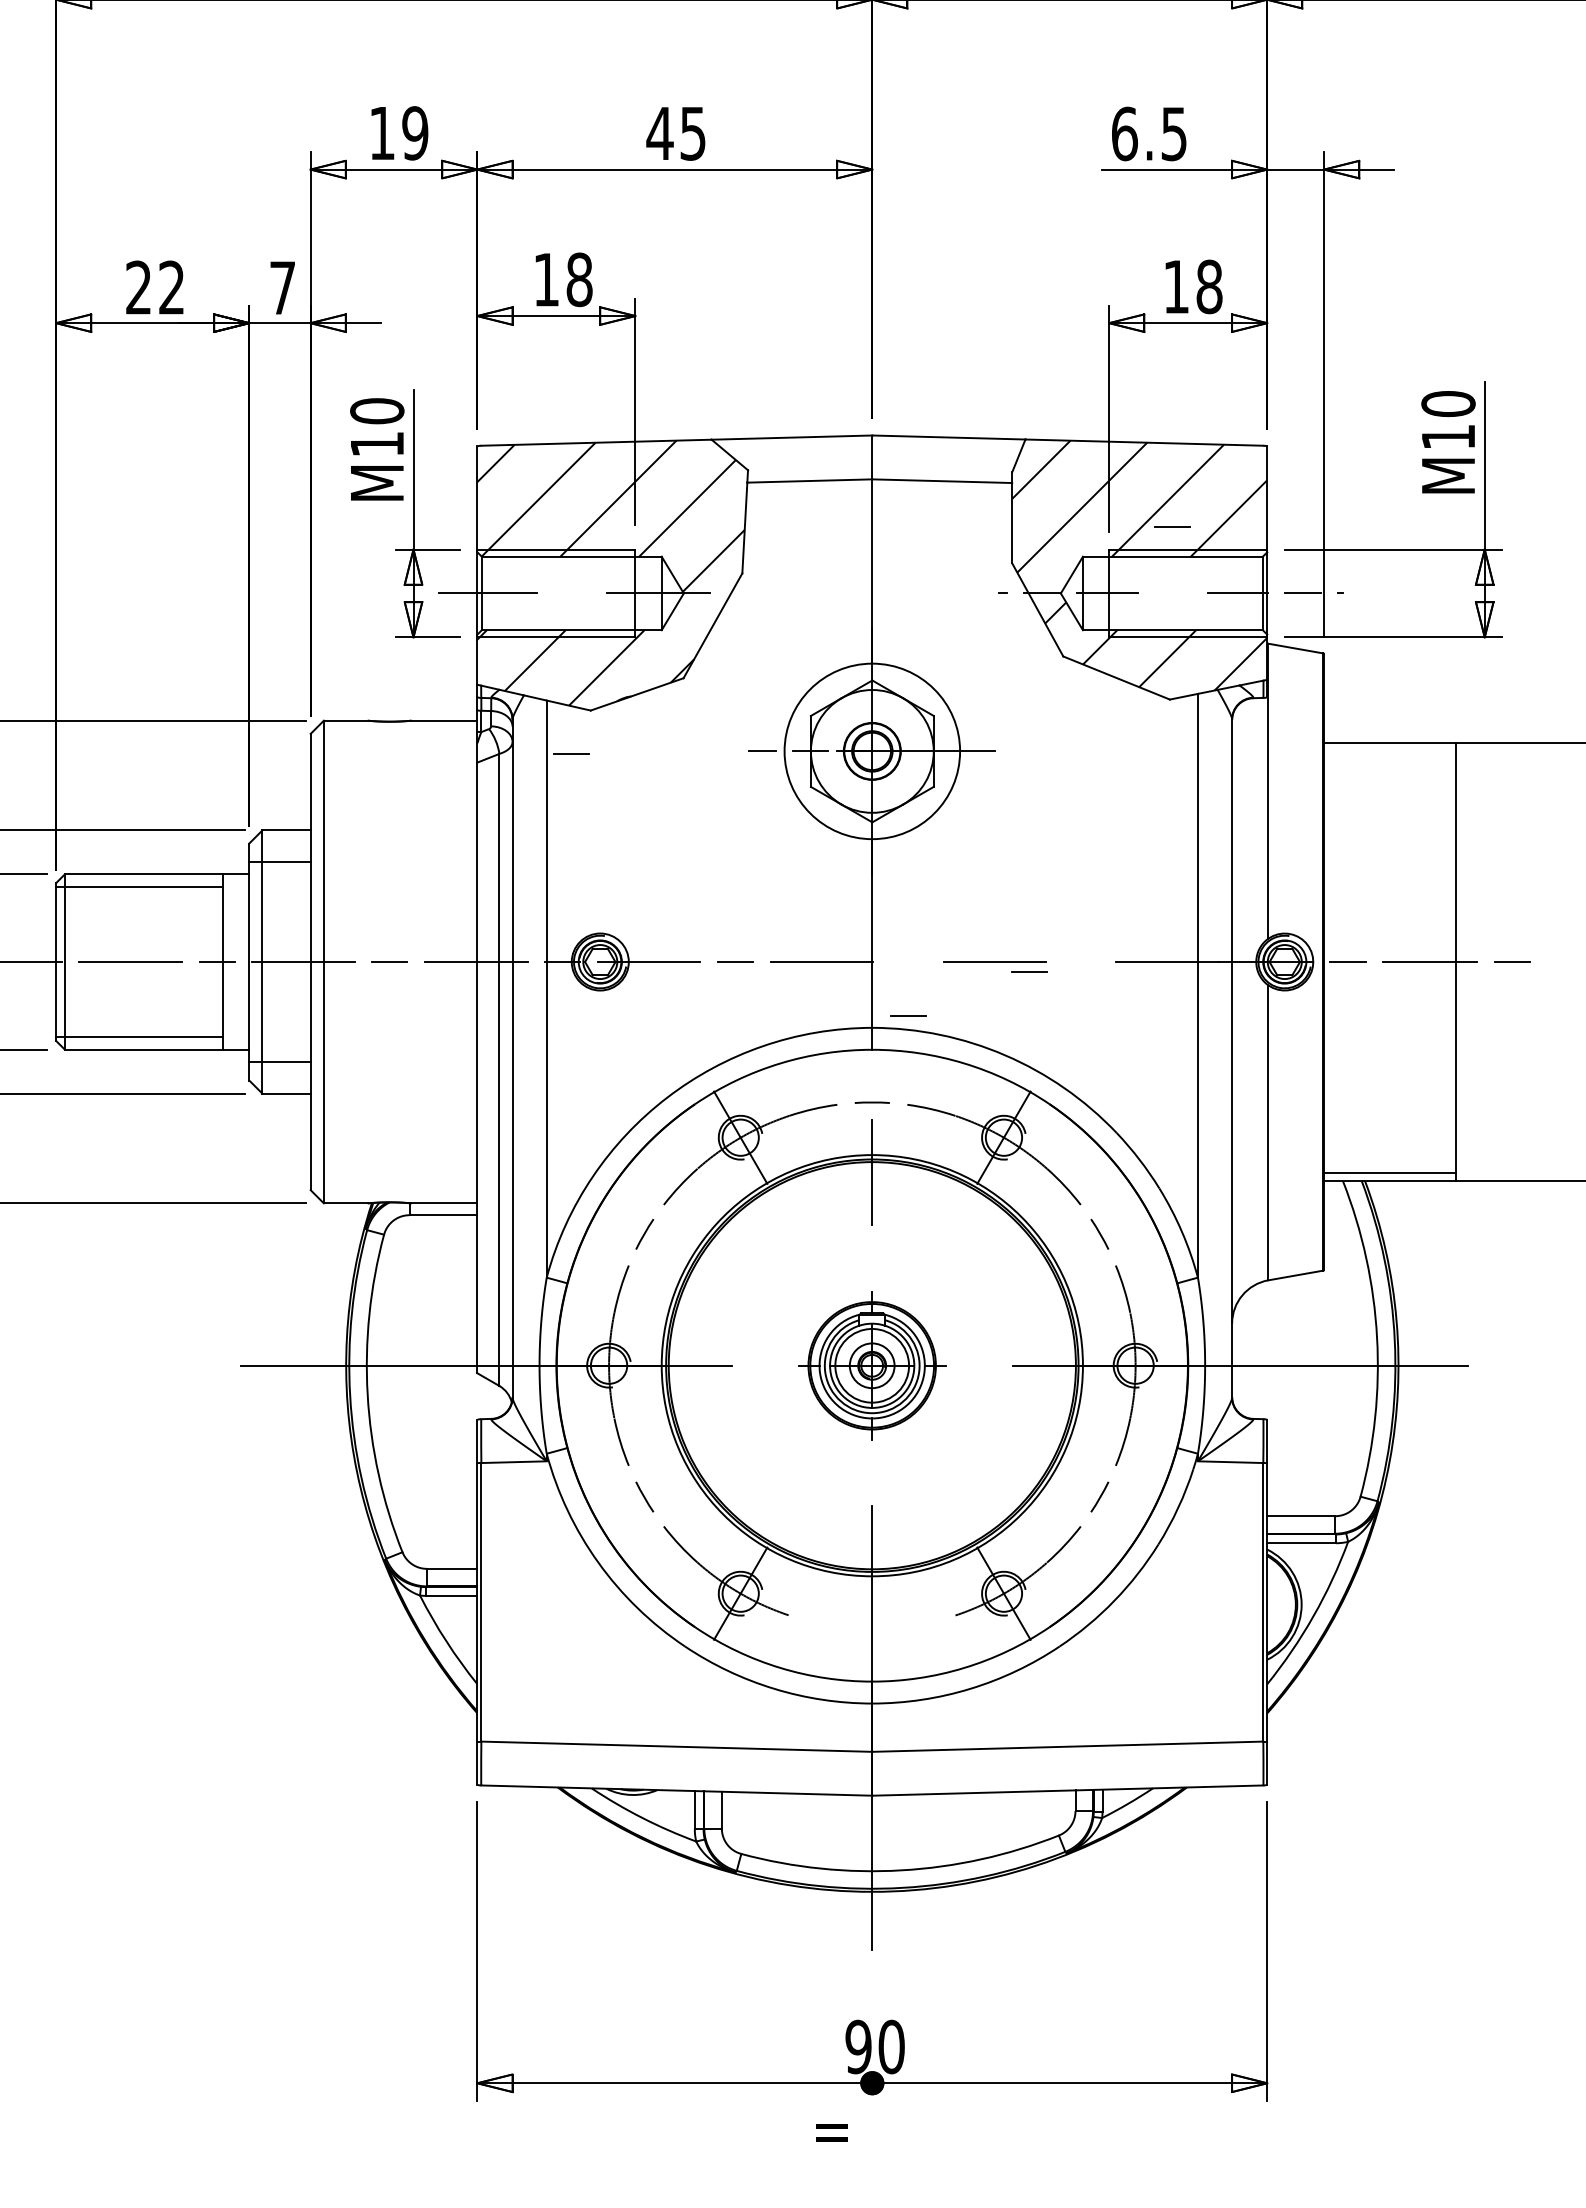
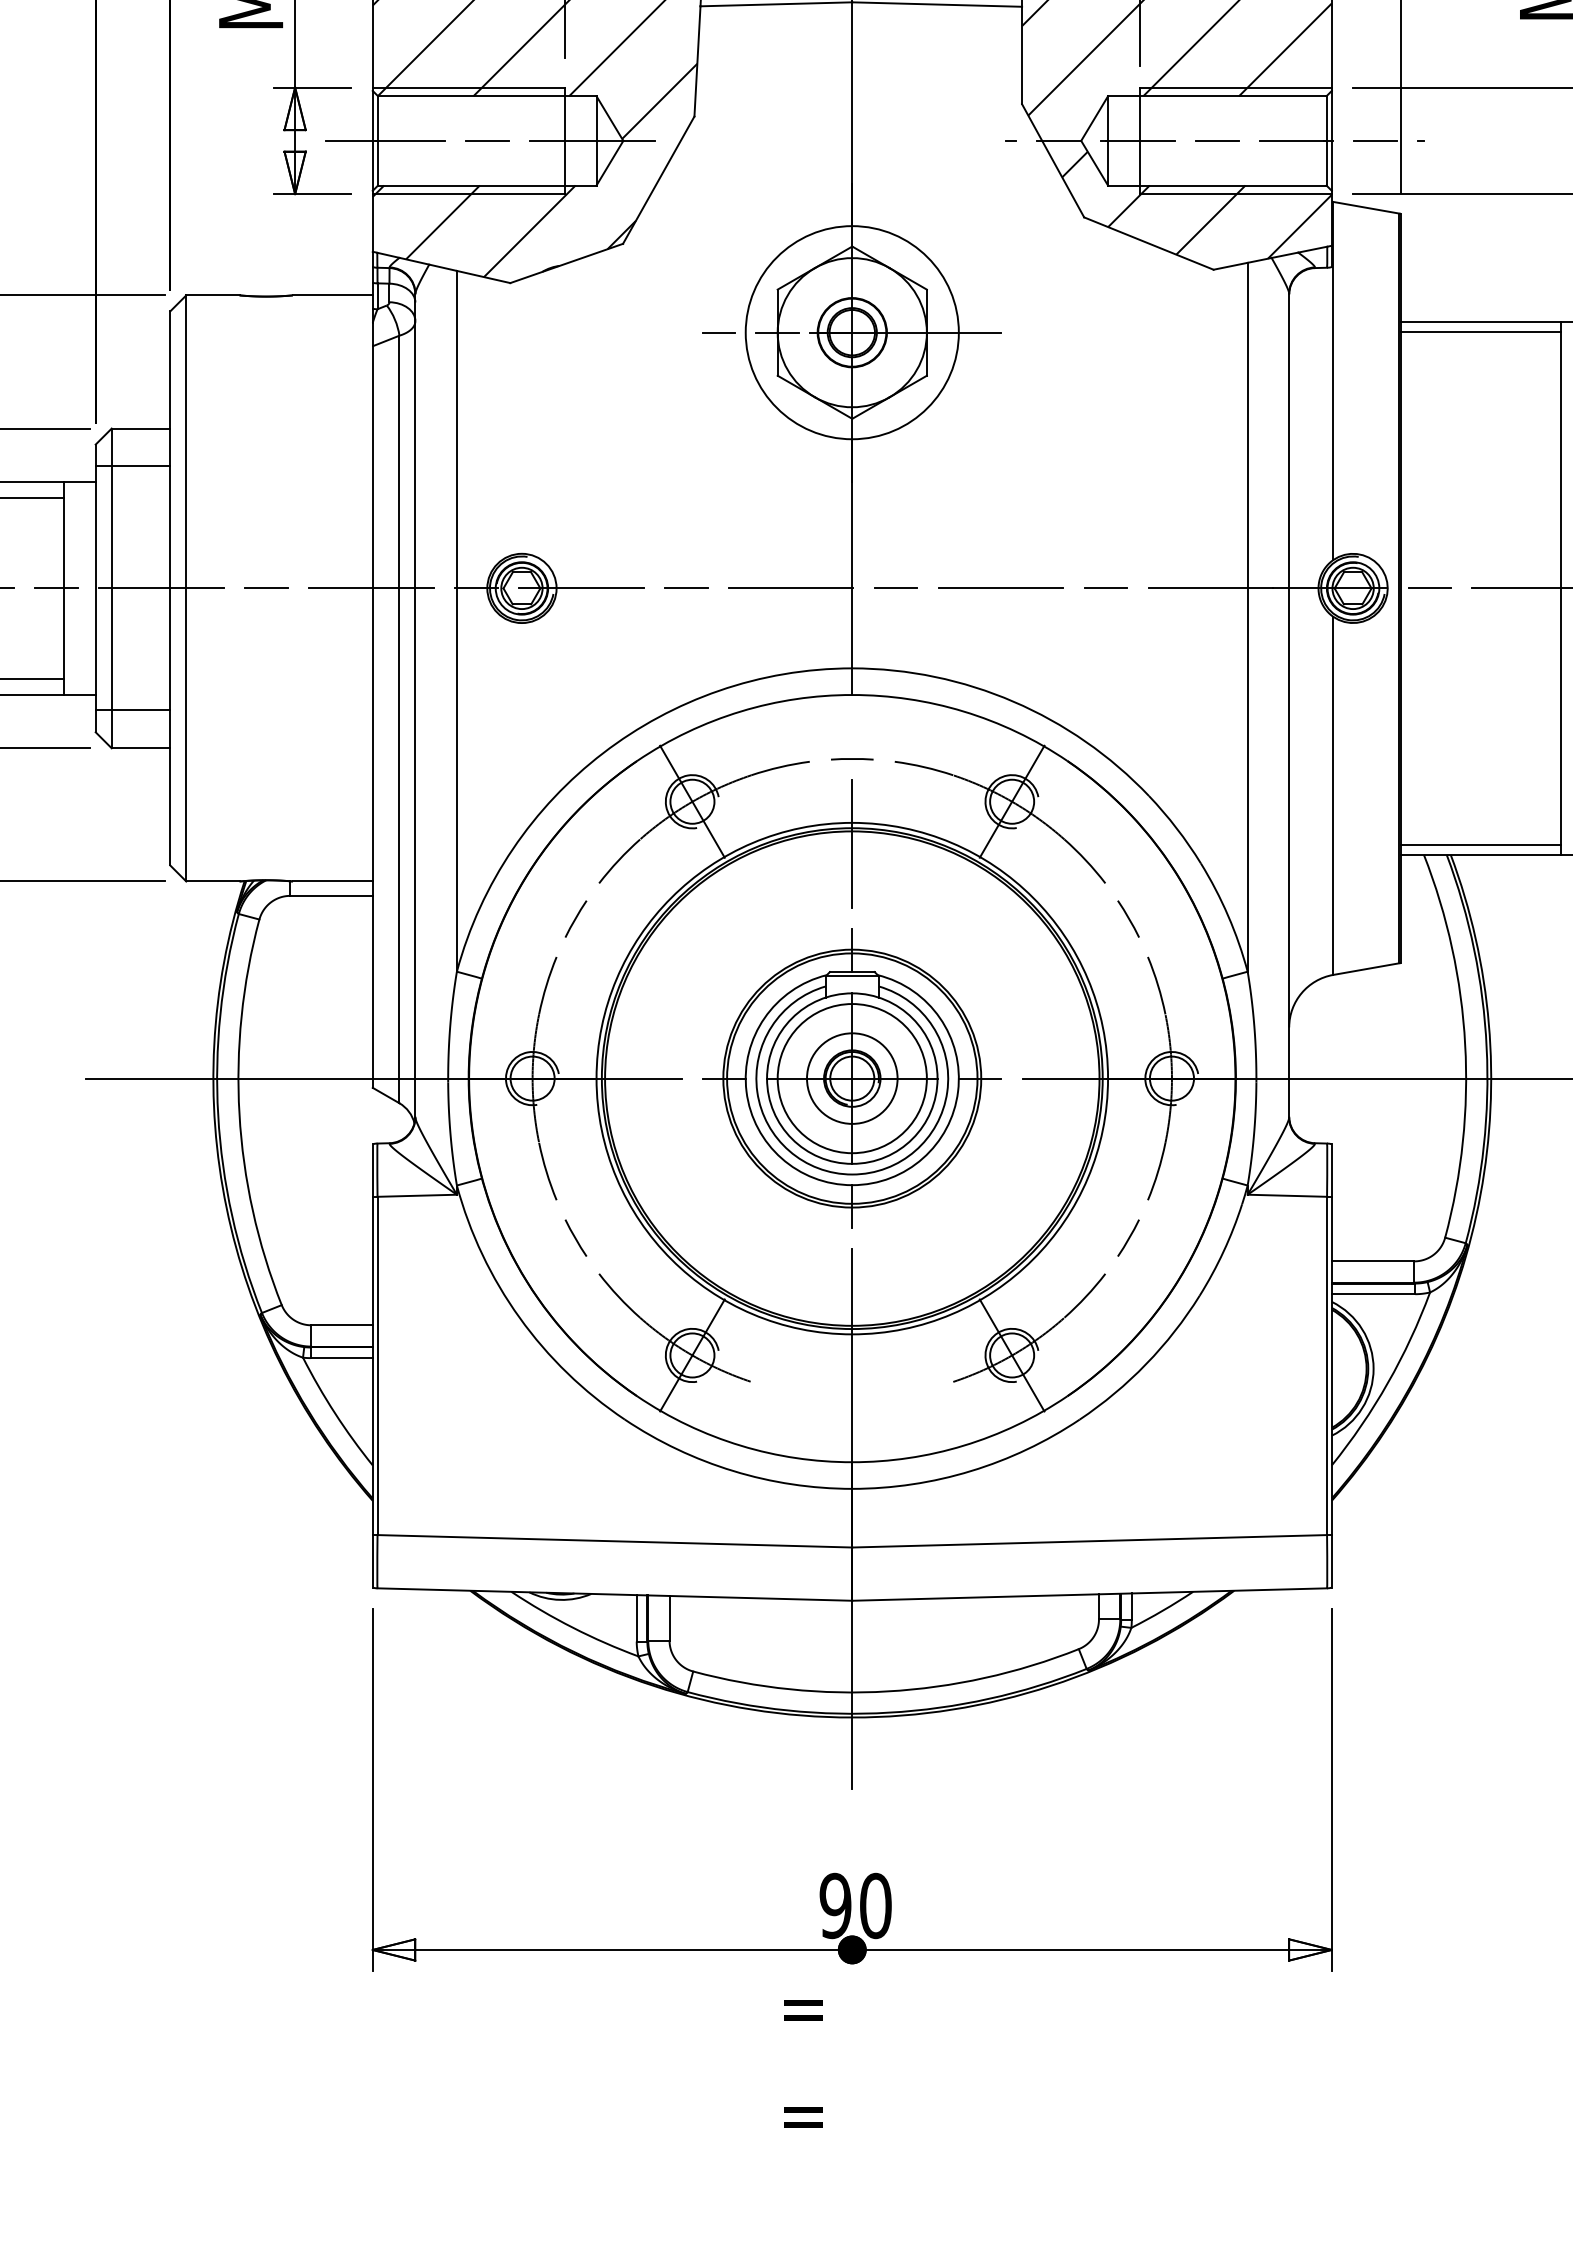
line: (1172, 526) -> (1216, 139), moved
line: (1389, 750) -> (1480, 331), added
line: (571, 753) -> (486, 139), moved
line: (1029, 971) -> (1106, 587), moved
line: (908, 1015) -> (896, 587), moved
part: (871, 1365) -> (851, 1078), size x1.67

